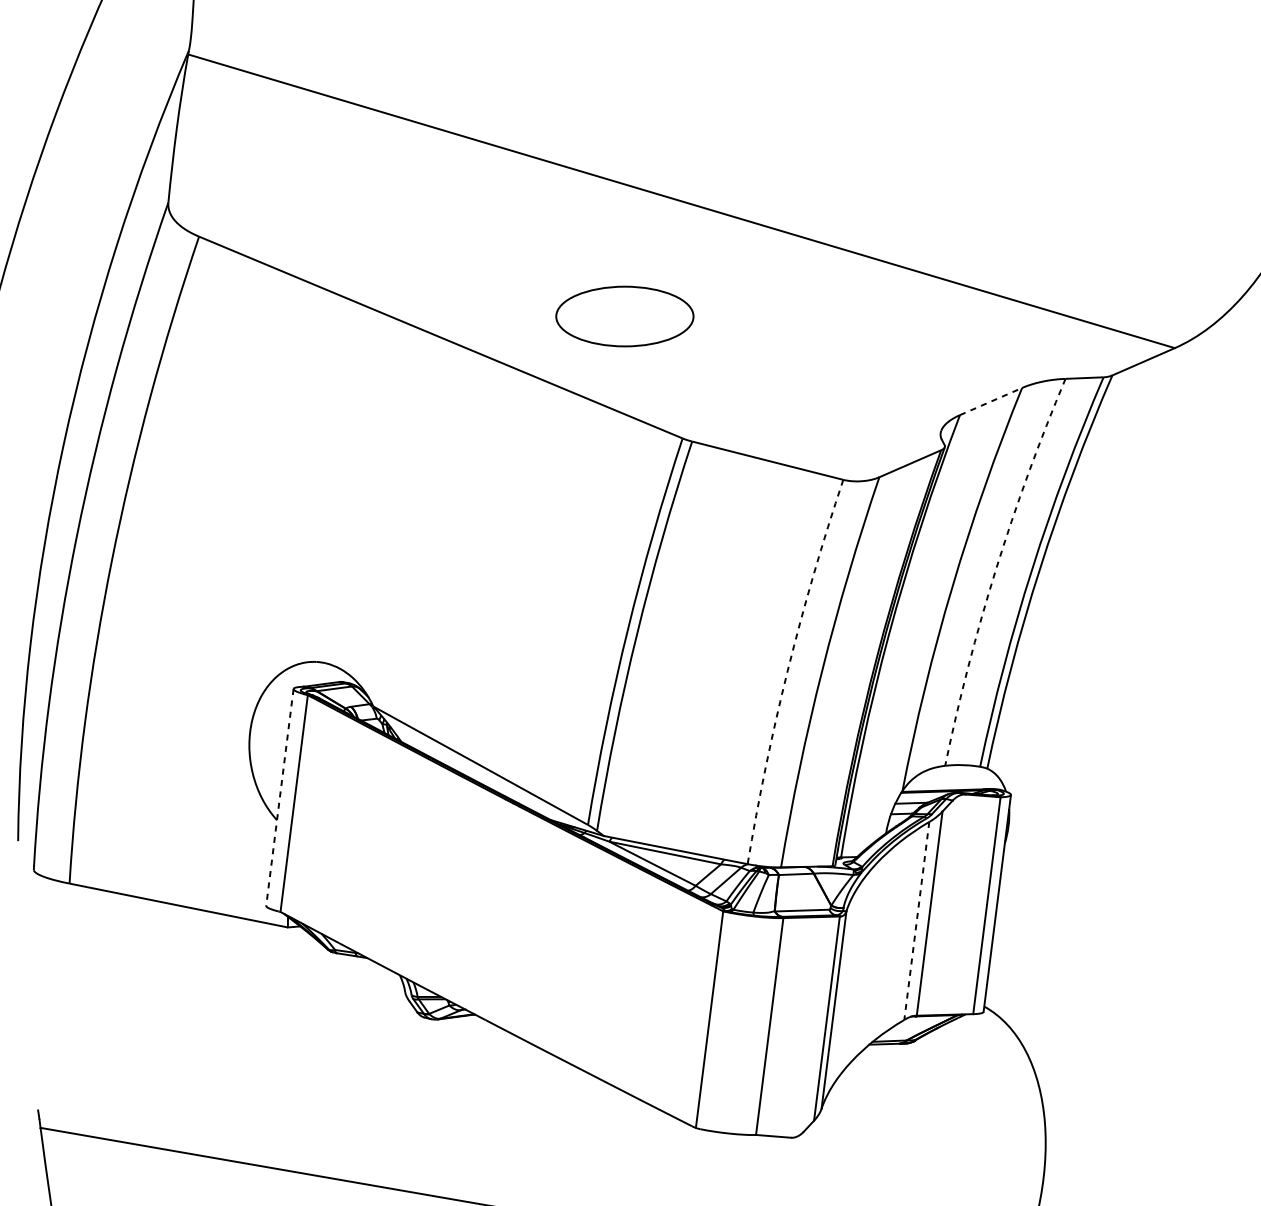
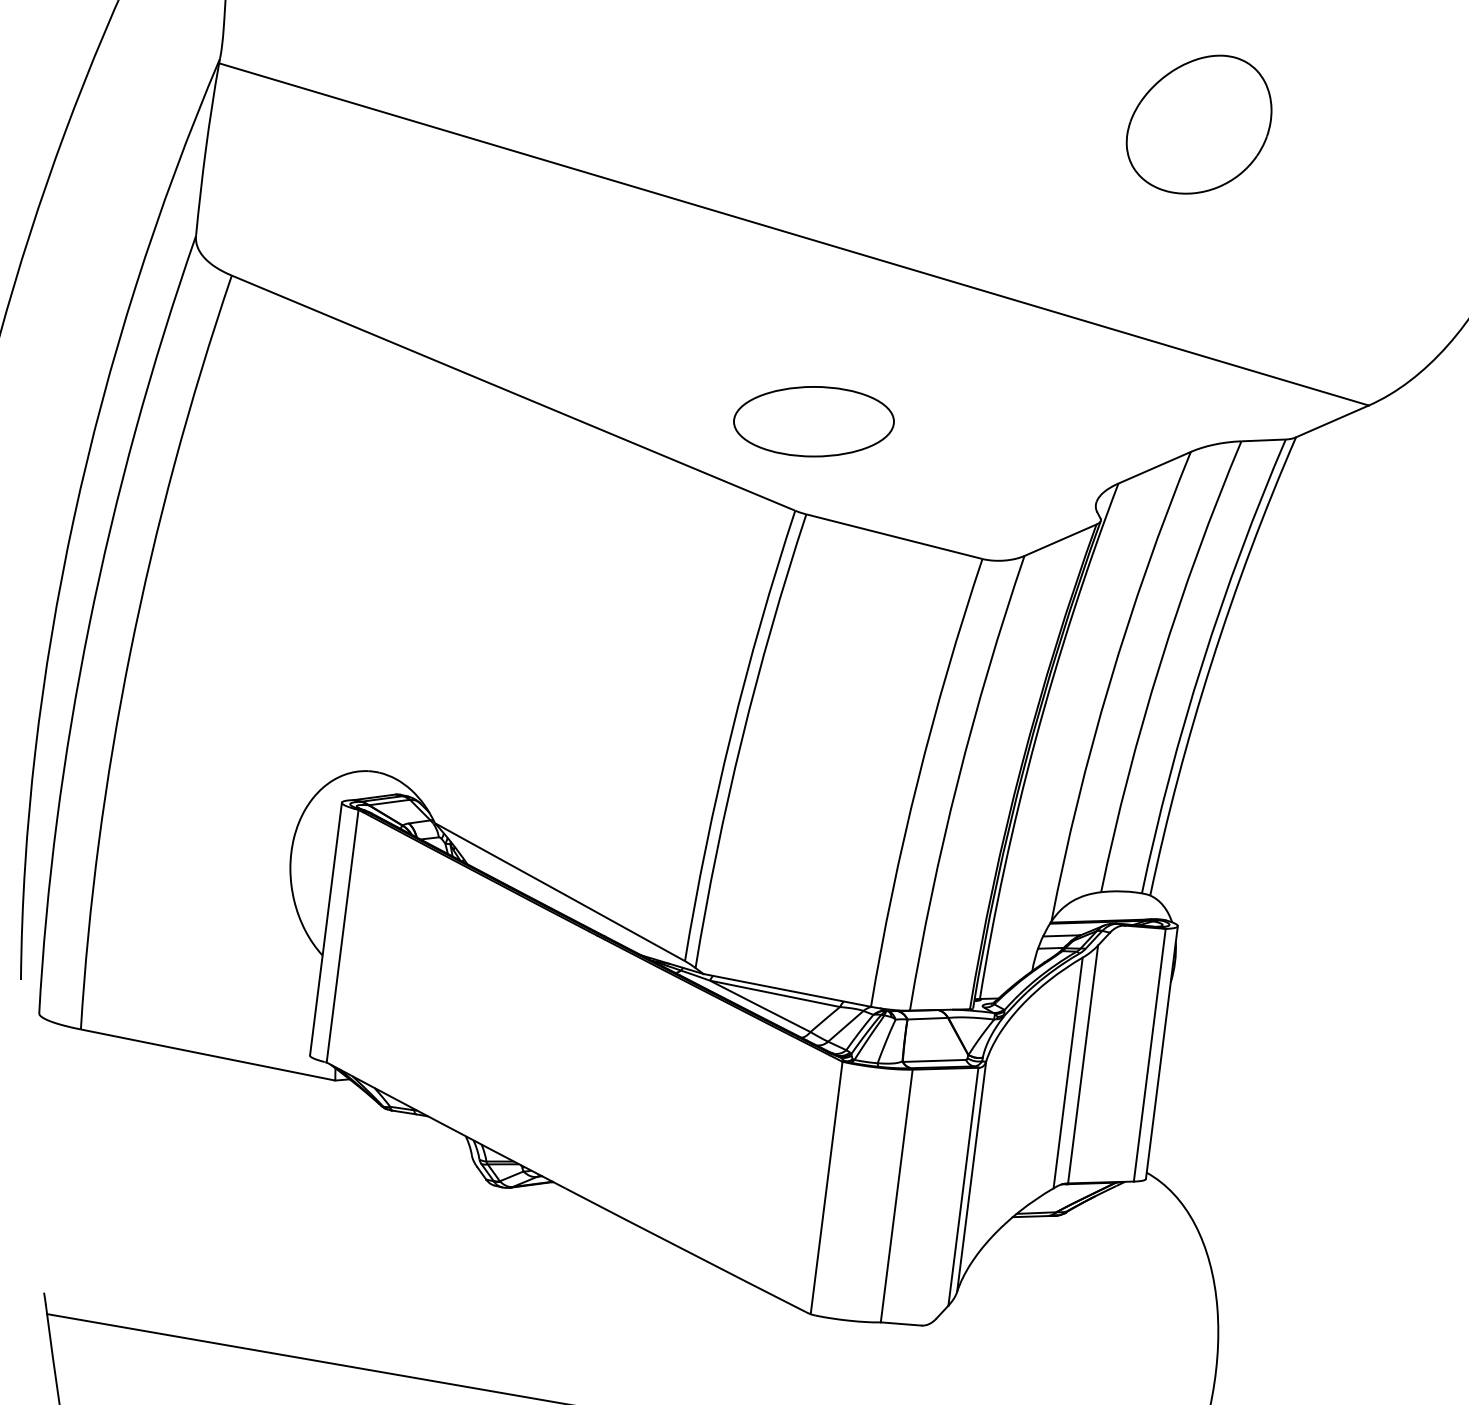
part: (1028, 106) -> (1198, 124), added
part: (624, 316) -> (813, 421), moved
line: (991, 401) -> (1155, 467), dashed -> solid
arc: (996, 569) -> (1160, 663), dashed -> solid
arc: (787, 669) -> (917, 780), dashed -> solid
line: (279, 797) -> (325, 929), dashed -> solid
line: (917, 921) -> (1068, 1073), dashed -> solid

